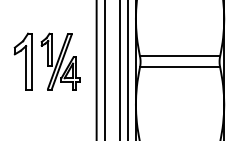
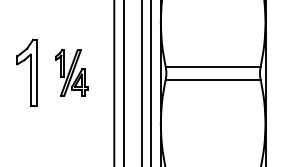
part: (60, 61) -> (71, 72), size x0.7

